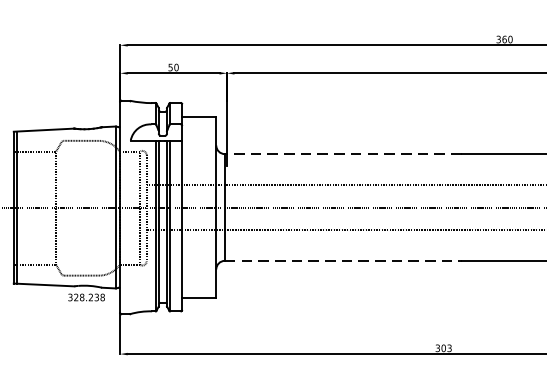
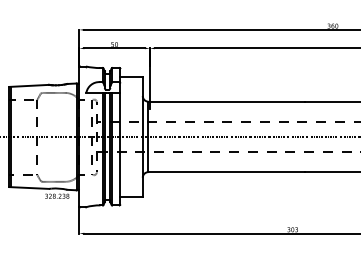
line: (341, 153) -> (225, 101), dashed -> solid
line: (343, 261) -> (226, 172), dashed -> solid

